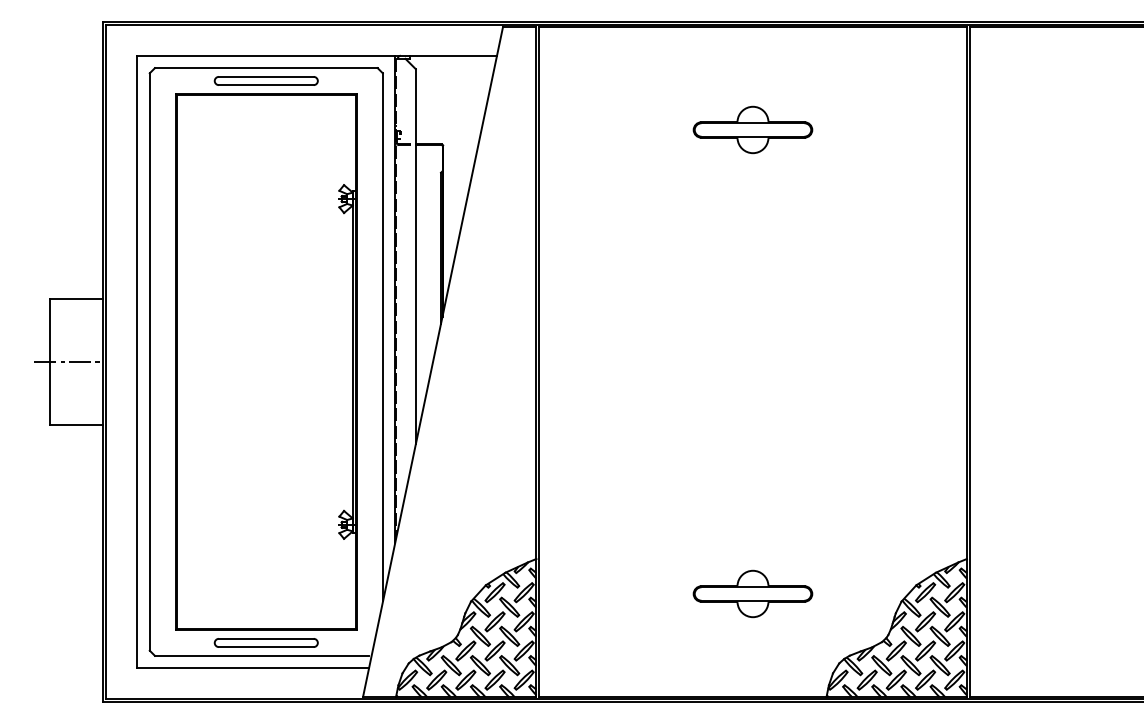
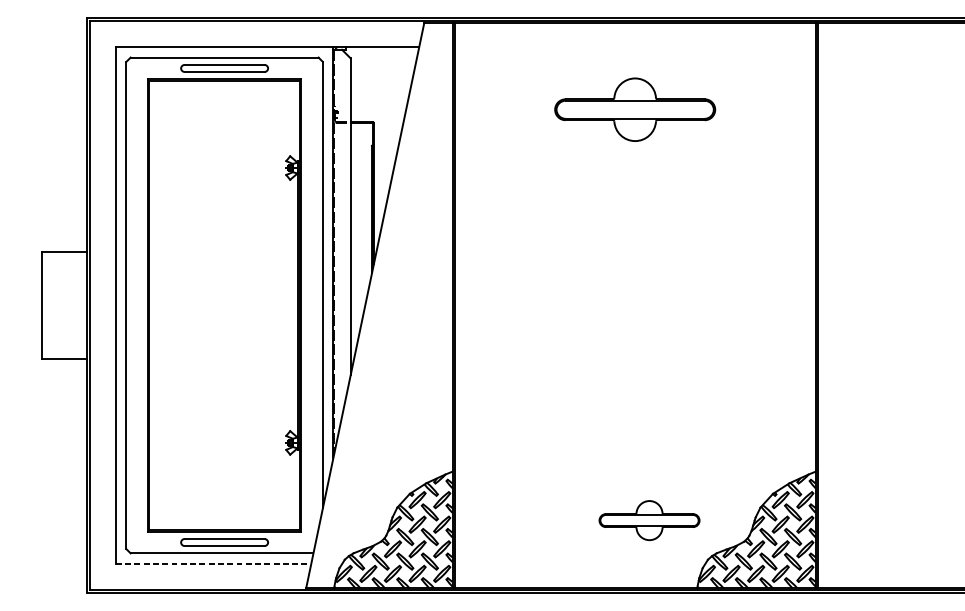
part: (752, 129) -> (634, 109), size x1.6
line: (68, 361) -> (57, 305), removed
part: (752, 593) -> (649, 520), moved
line: (253, 668) -> (213, 564), solid -> dashed

